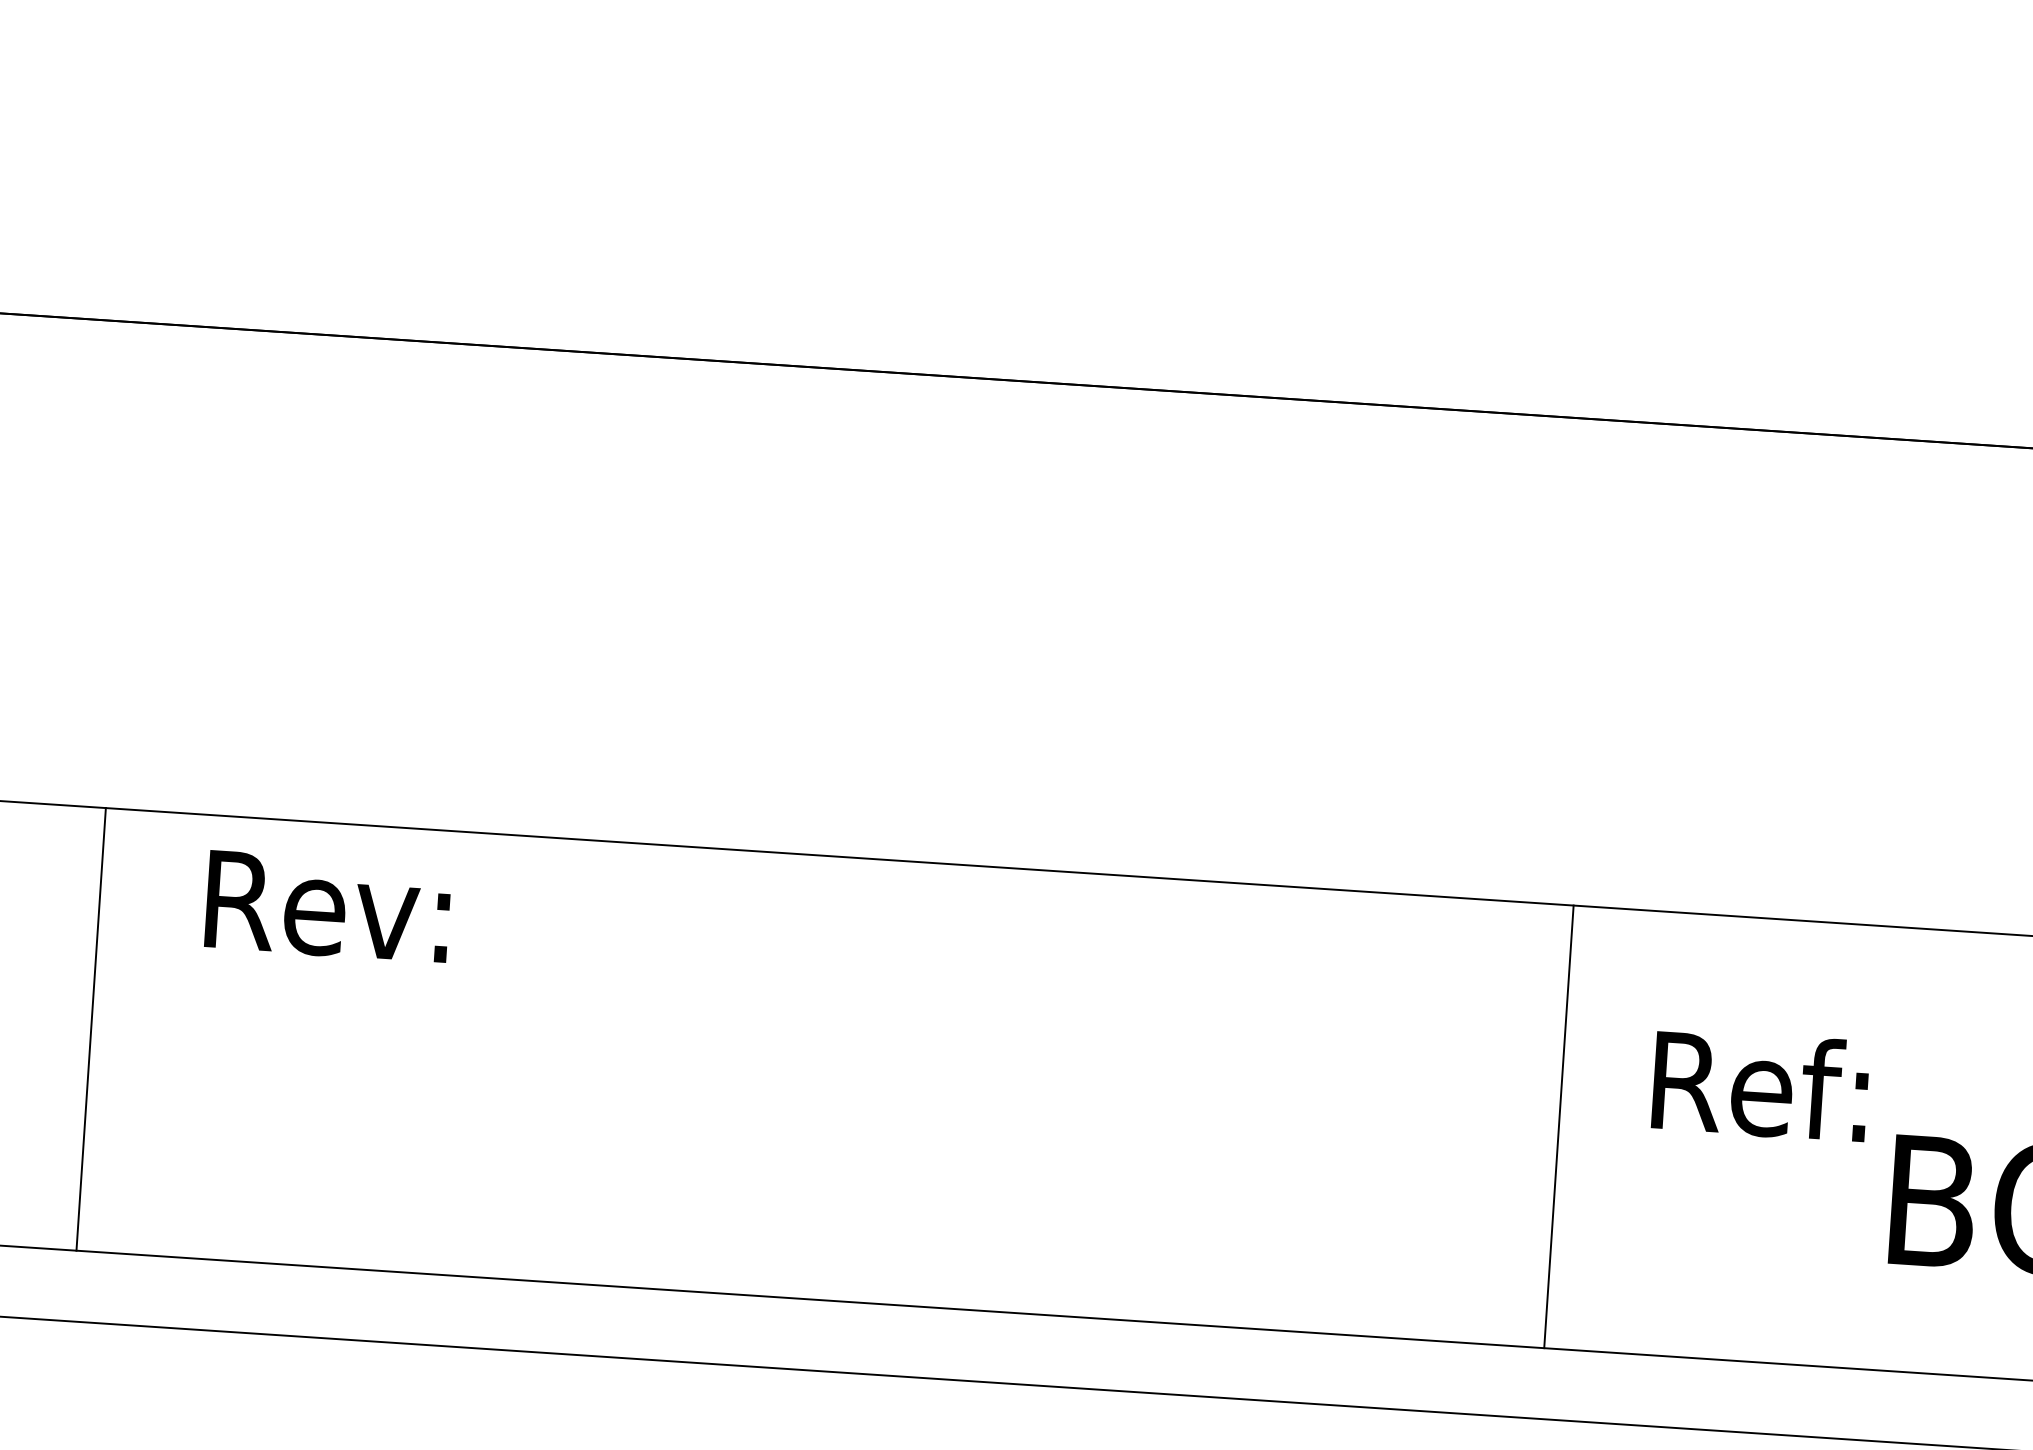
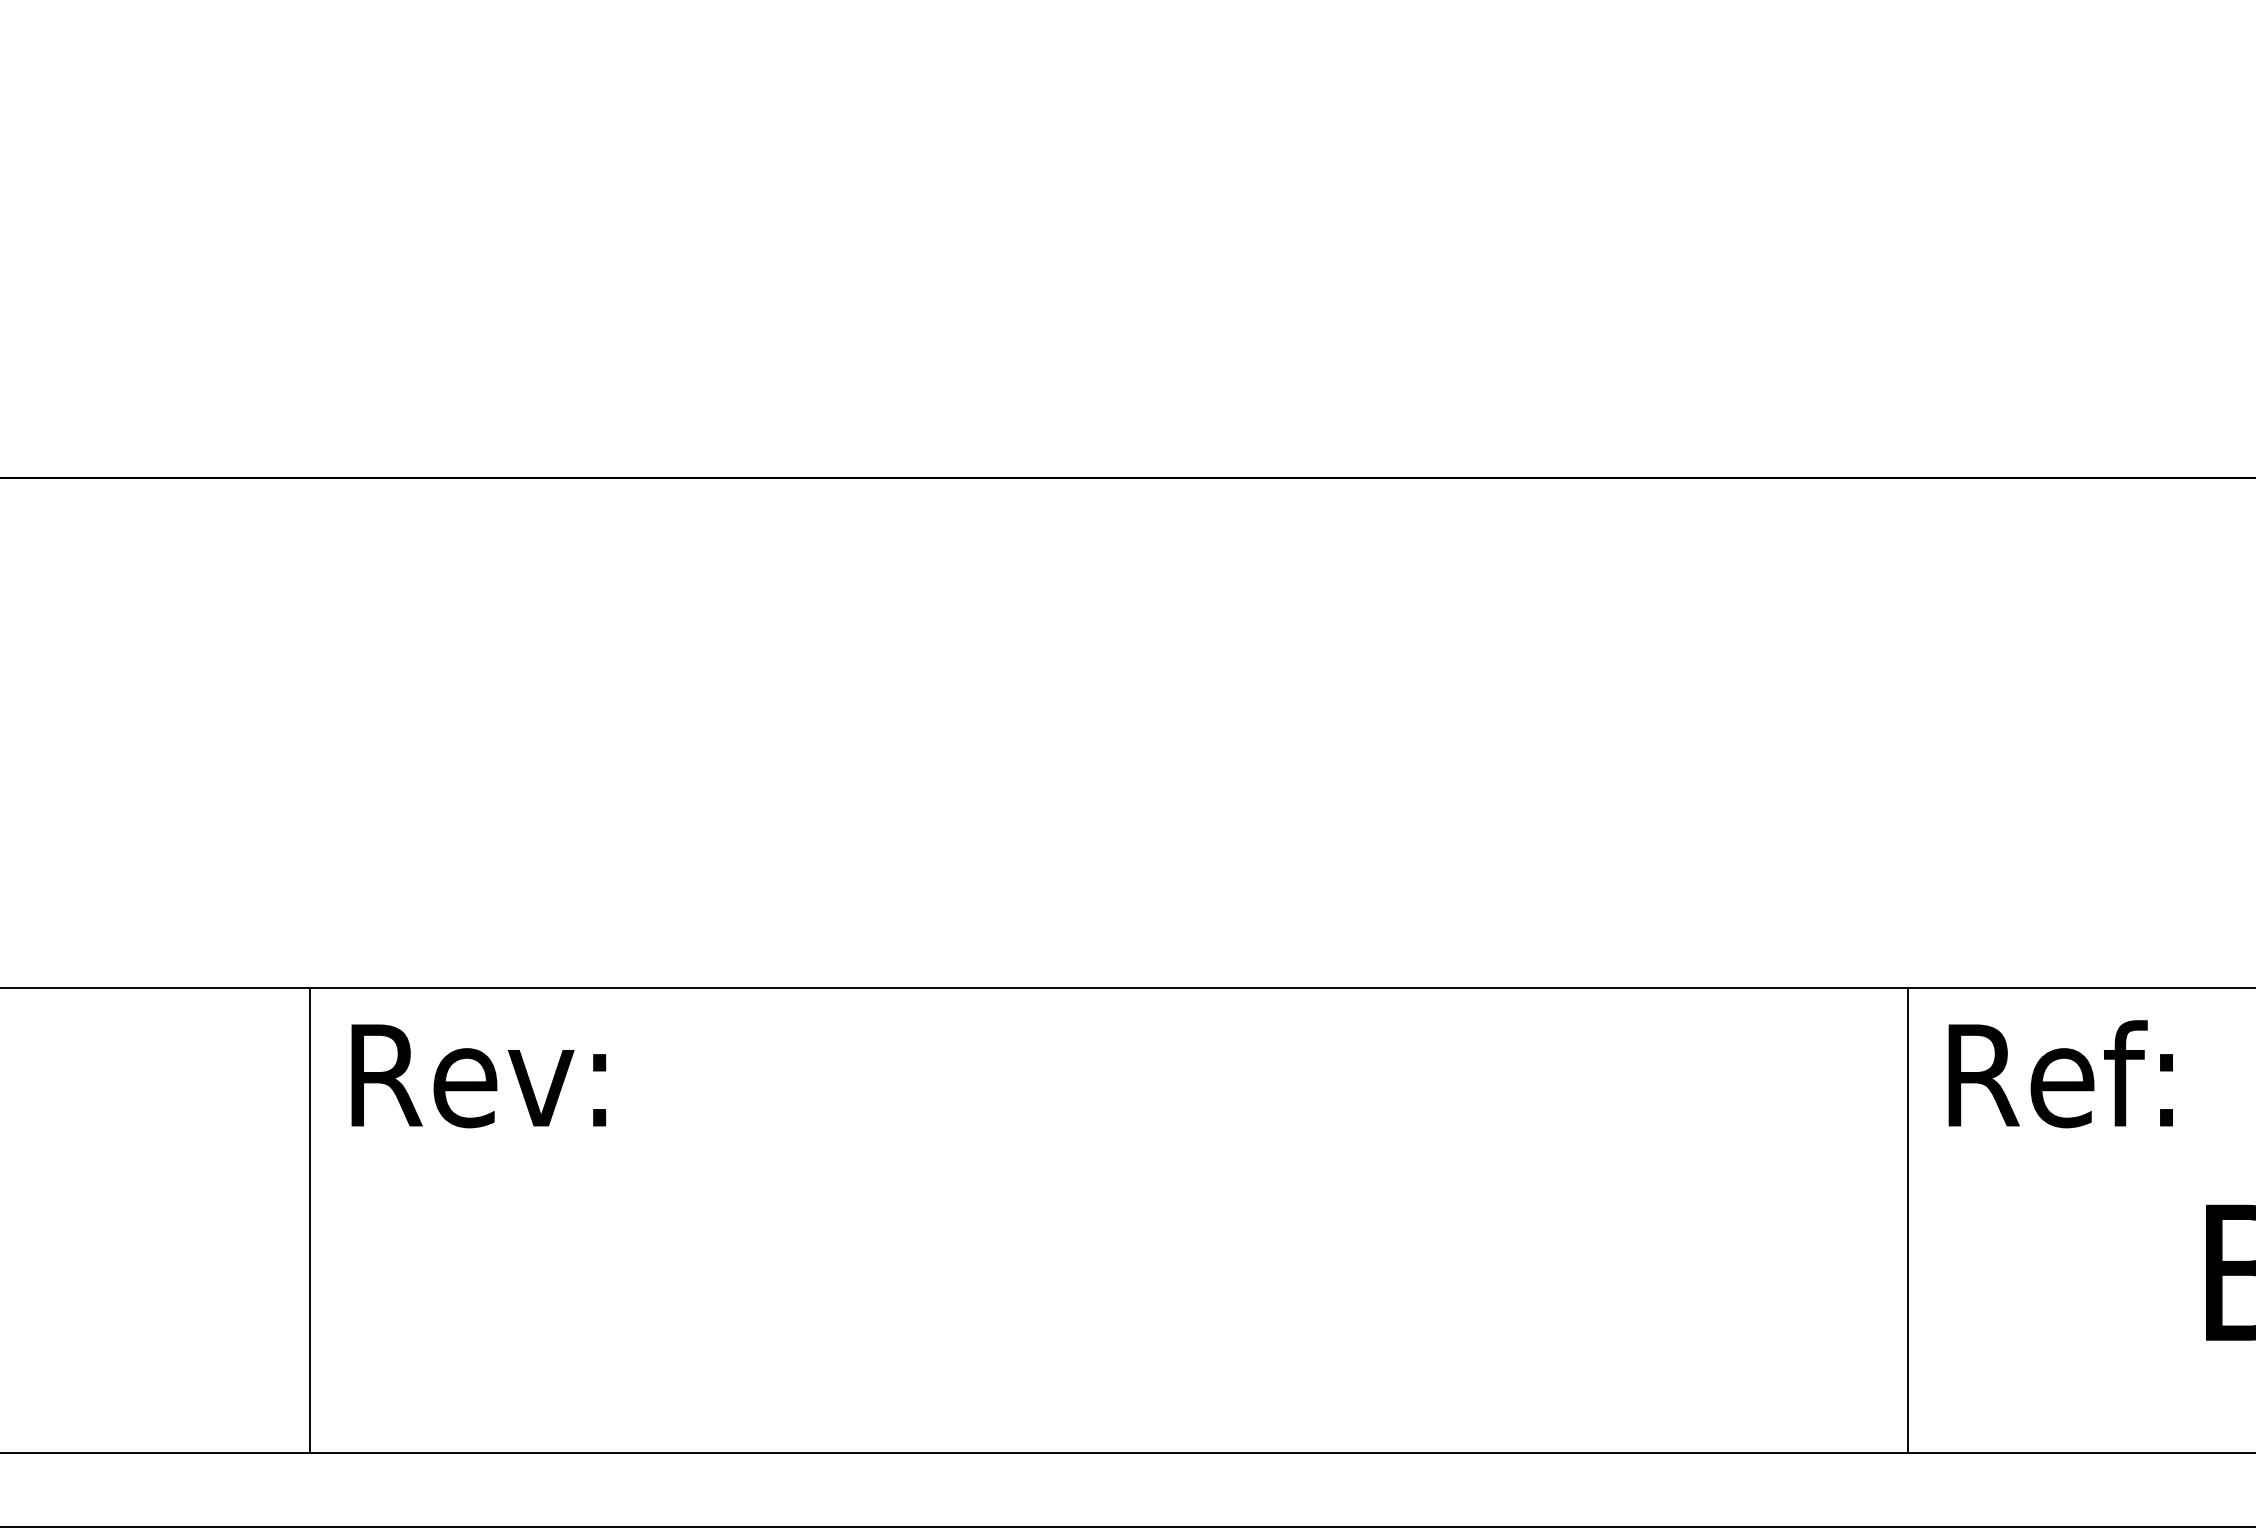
text: (327, 907) -> (478, 1076), moved
text: (1760, 1085) -> (2060, 1074), moved
line: (1558, 1125) -> (1907, 1219), moved

